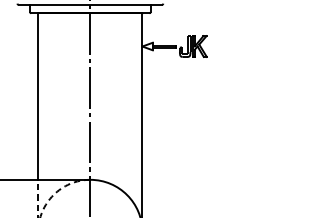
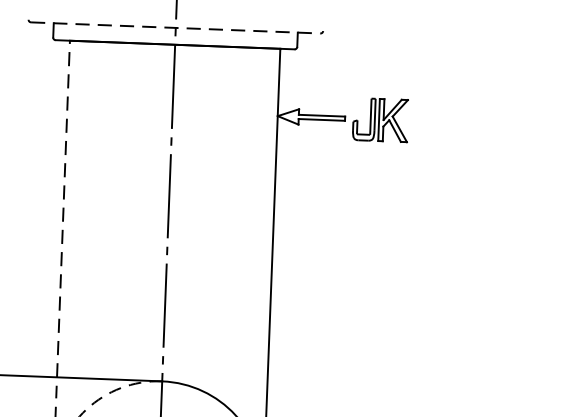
line: (90, 4) -> (176, 27), solid -> dashed
line: (38, 96) -> (63, 208), solid -> dashed

